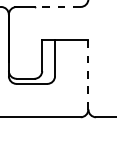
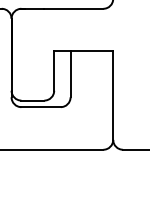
line: (57, 6) -> (73, 8), dashed -> solid
line: (88, 74) -> (113, 95), dashed -> solid

